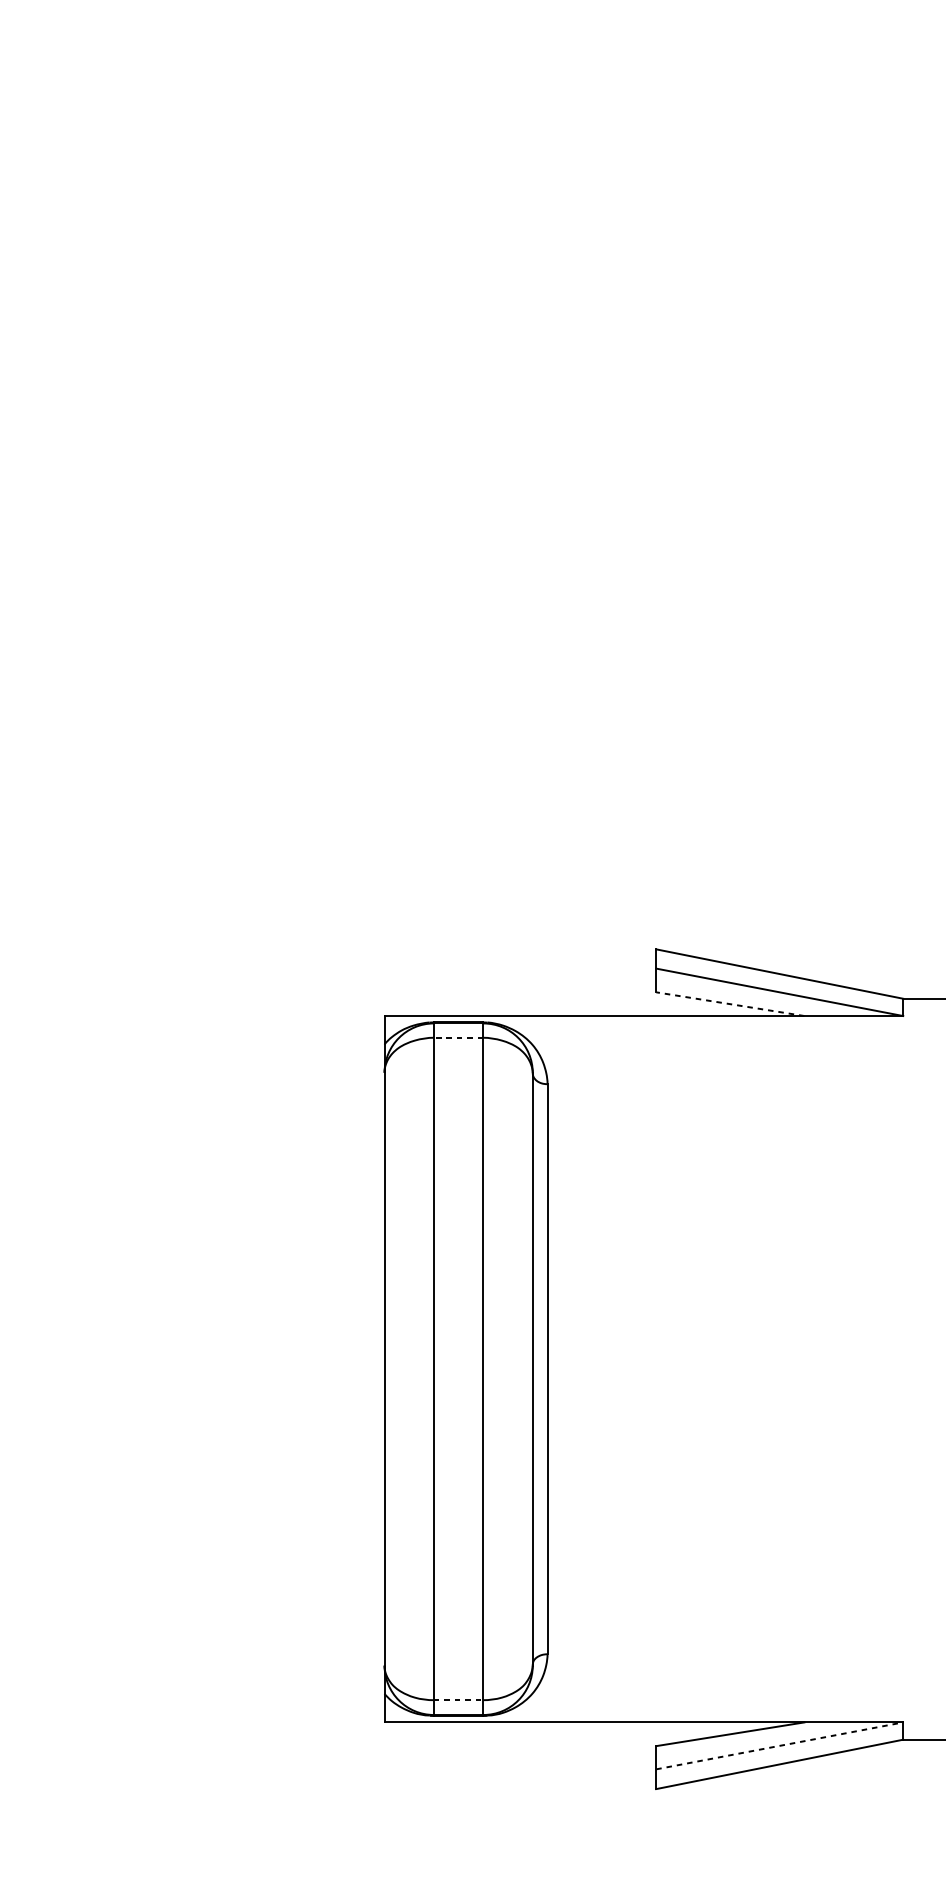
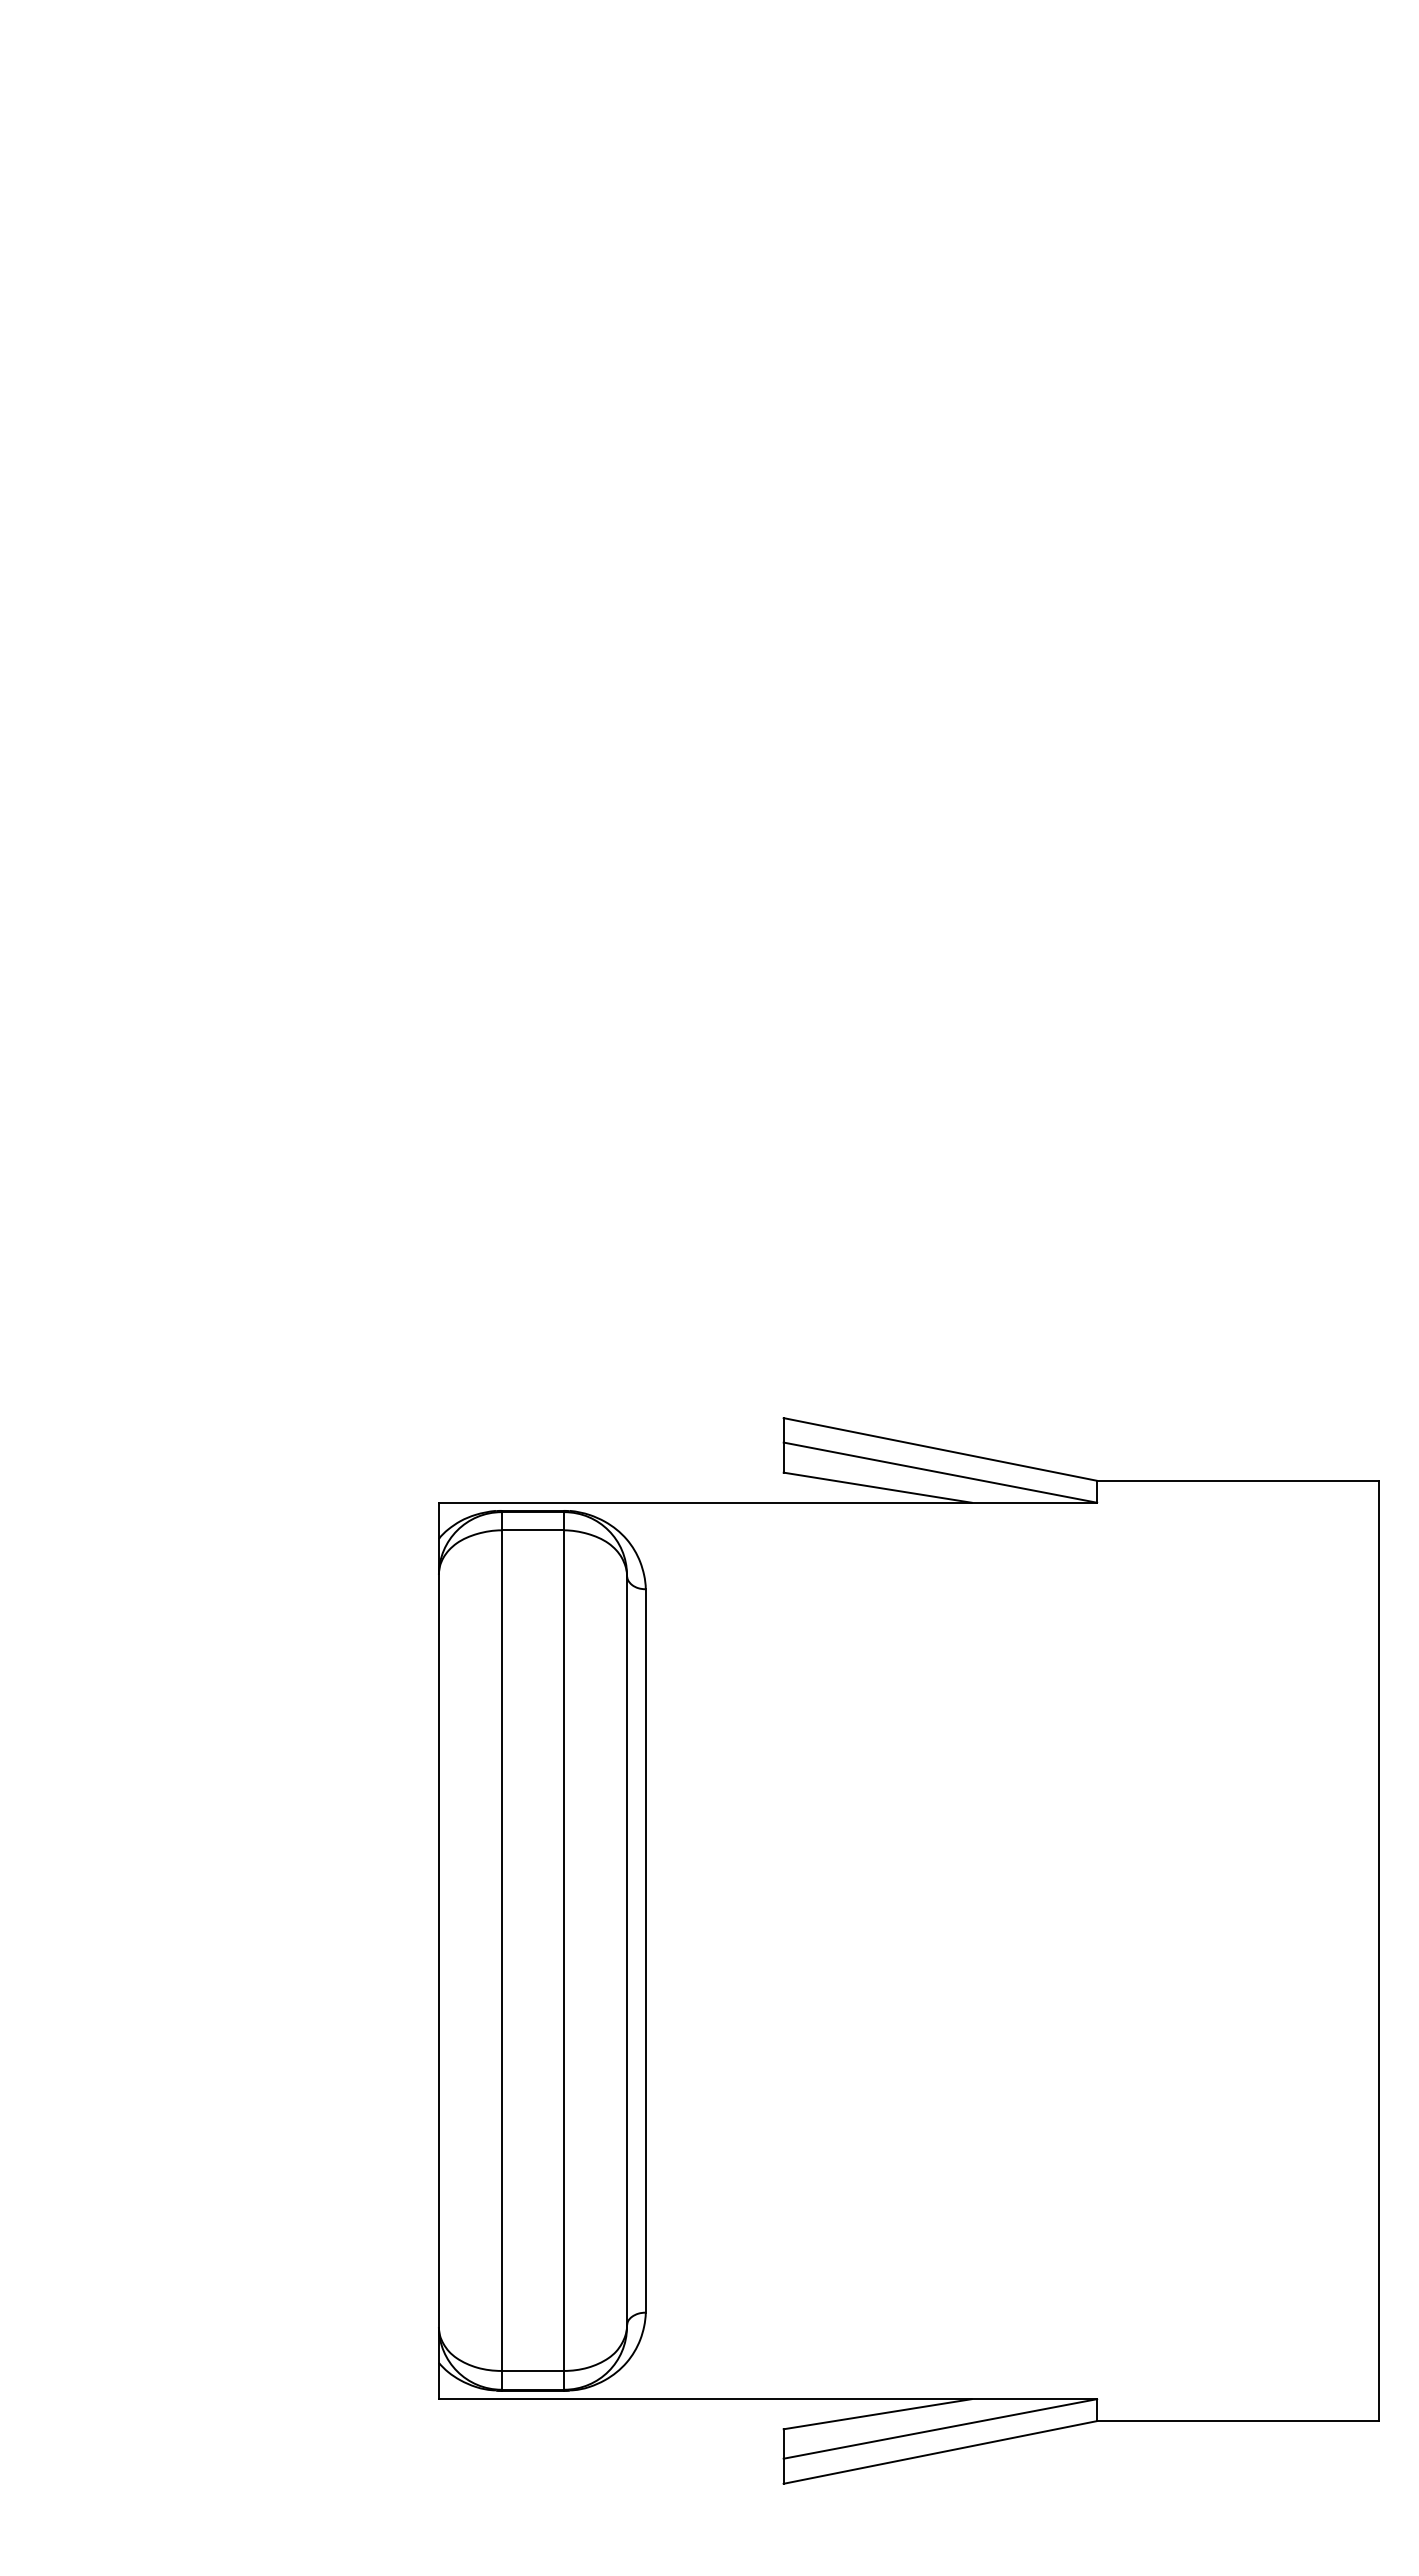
line: (730, 1004) -> (877, 1487), dashed -> solid
line: (458, 1037) -> (532, 1530), dashed -> solid
line: (459, 1699) -> (533, 2370), dashed -> solid
line: (779, 1745) -> (940, 2428), dashed -> solid

